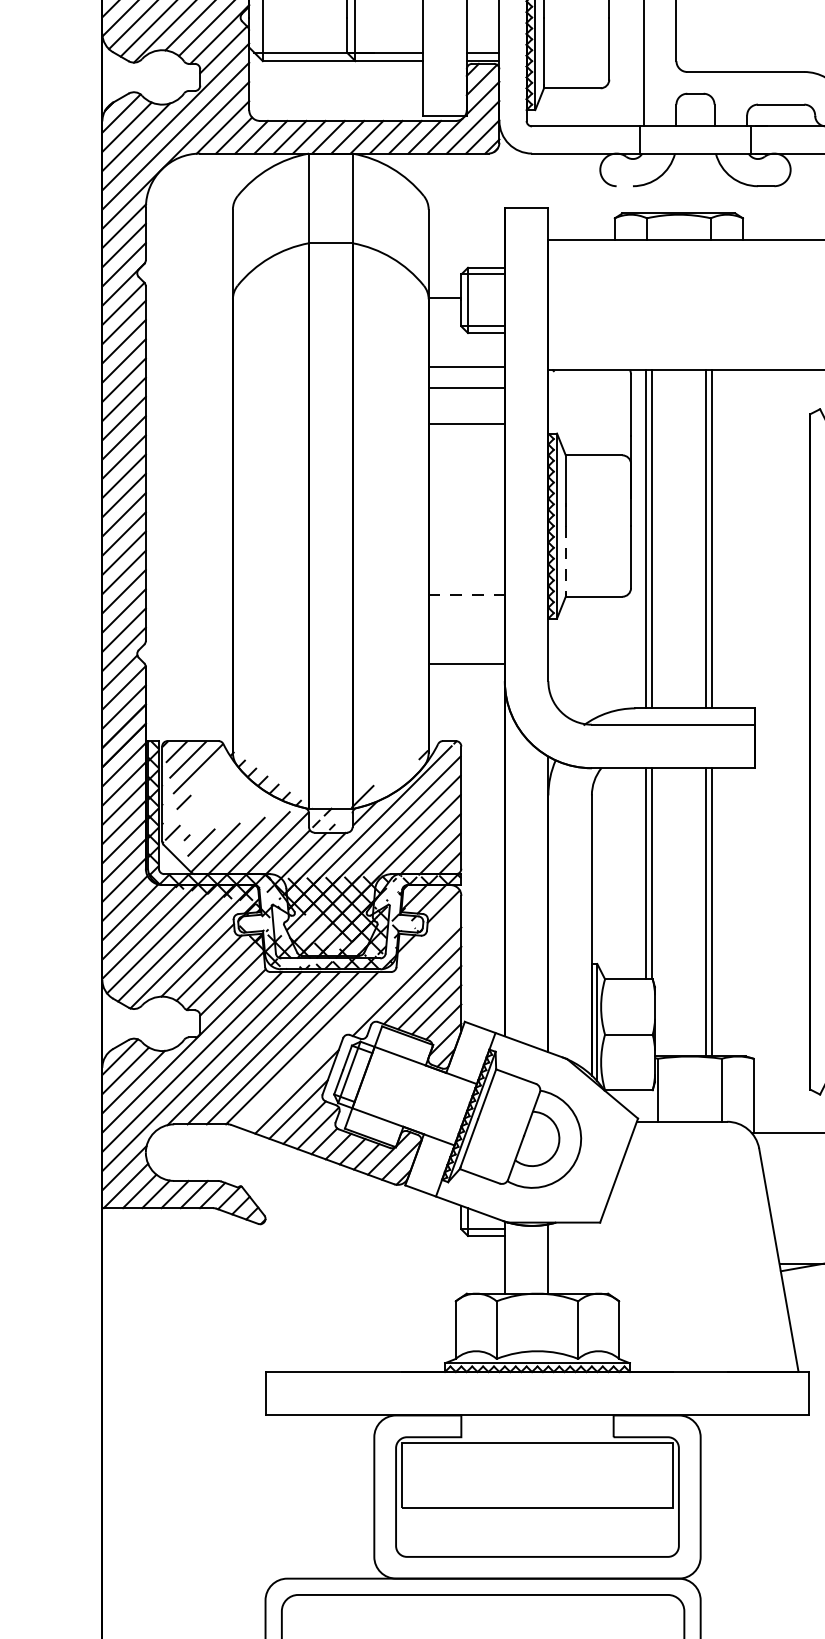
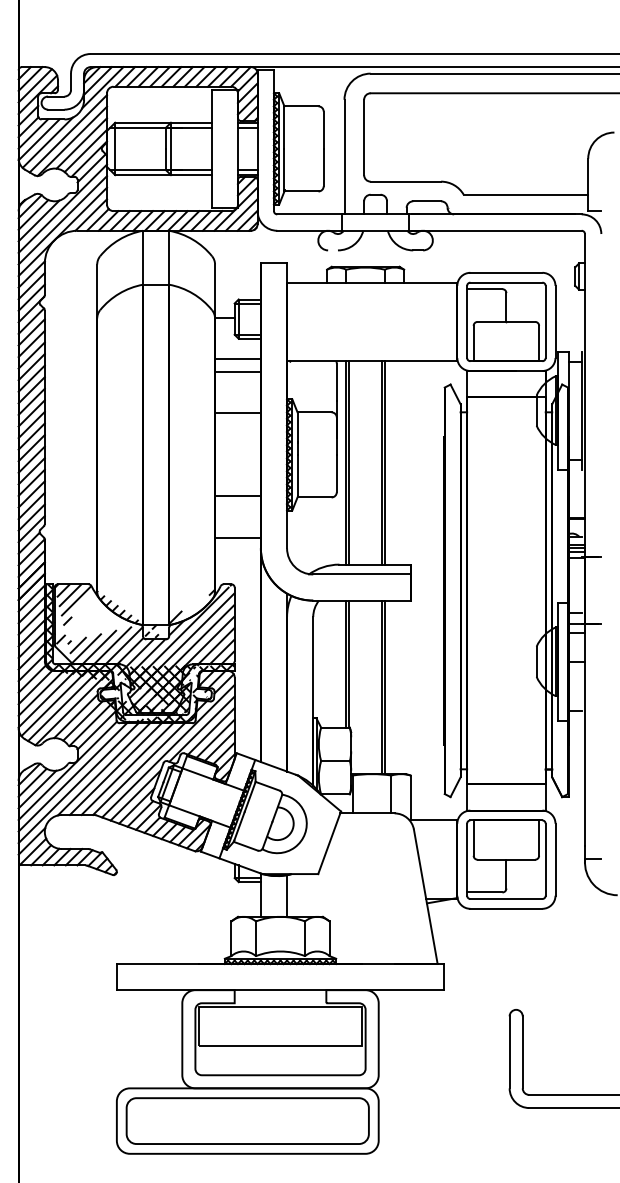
line: (466, 423) -> (237, 413), moved
line: (565, 561) -> (297, 476), dashed -> solid
line: (466, 595) -> (237, 496), dashed -> solid
line: (351, 1017) -> (168, 750), added

